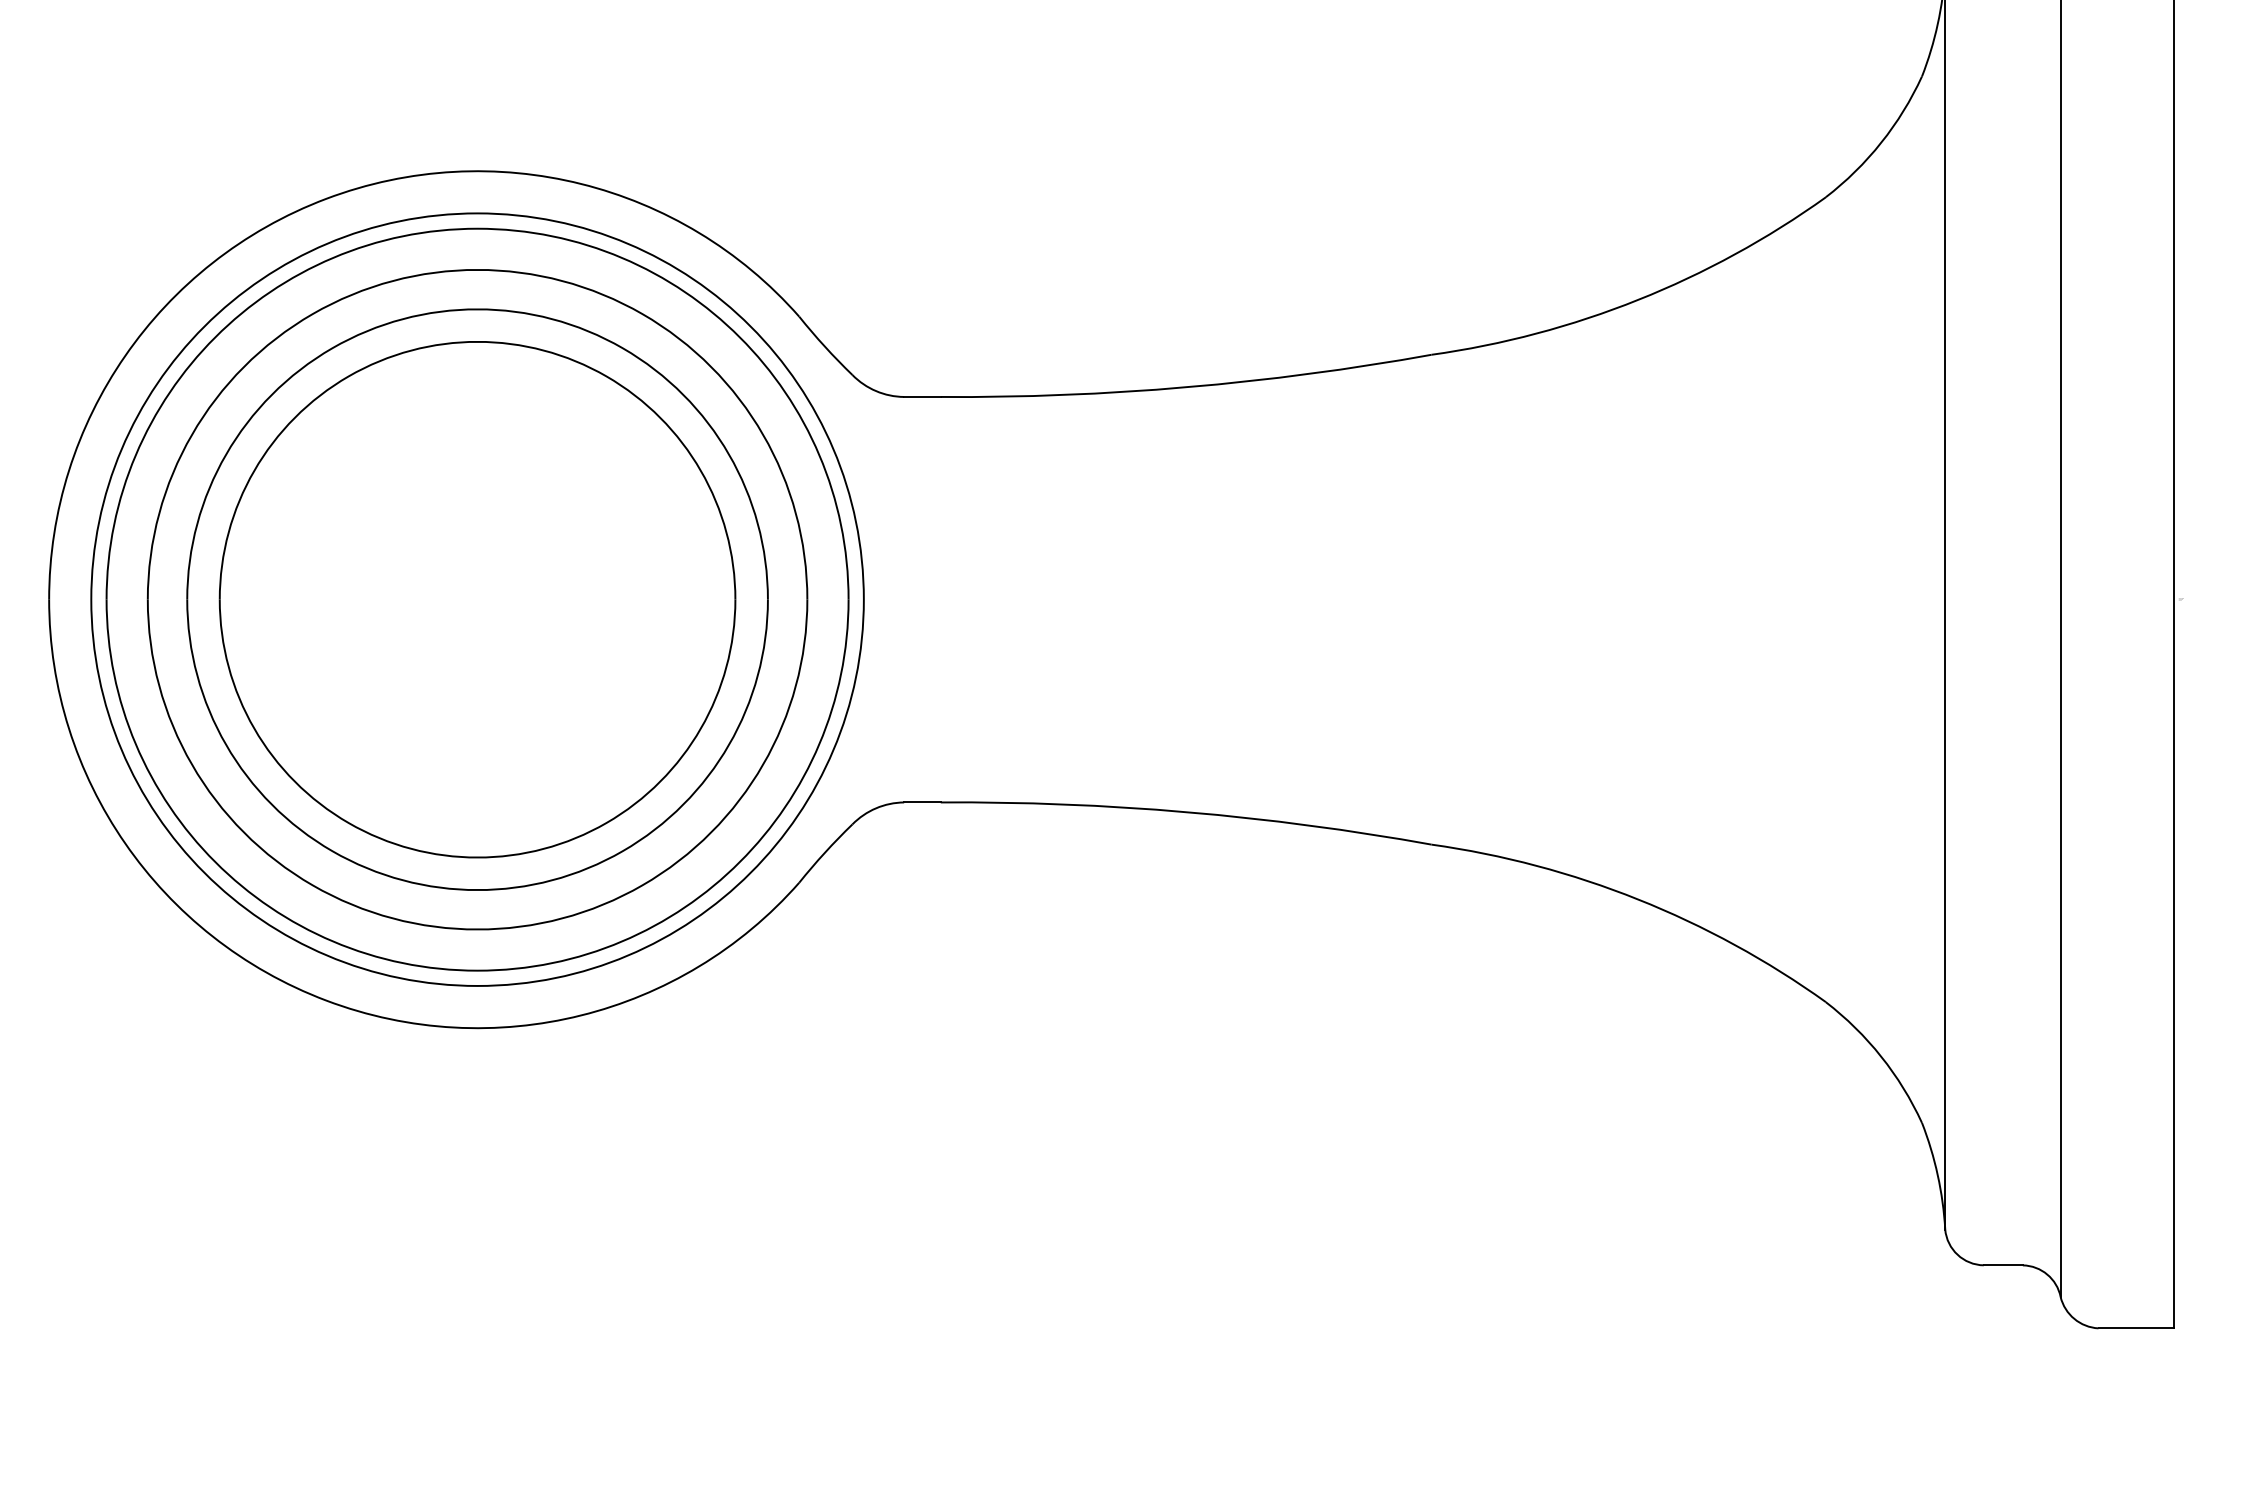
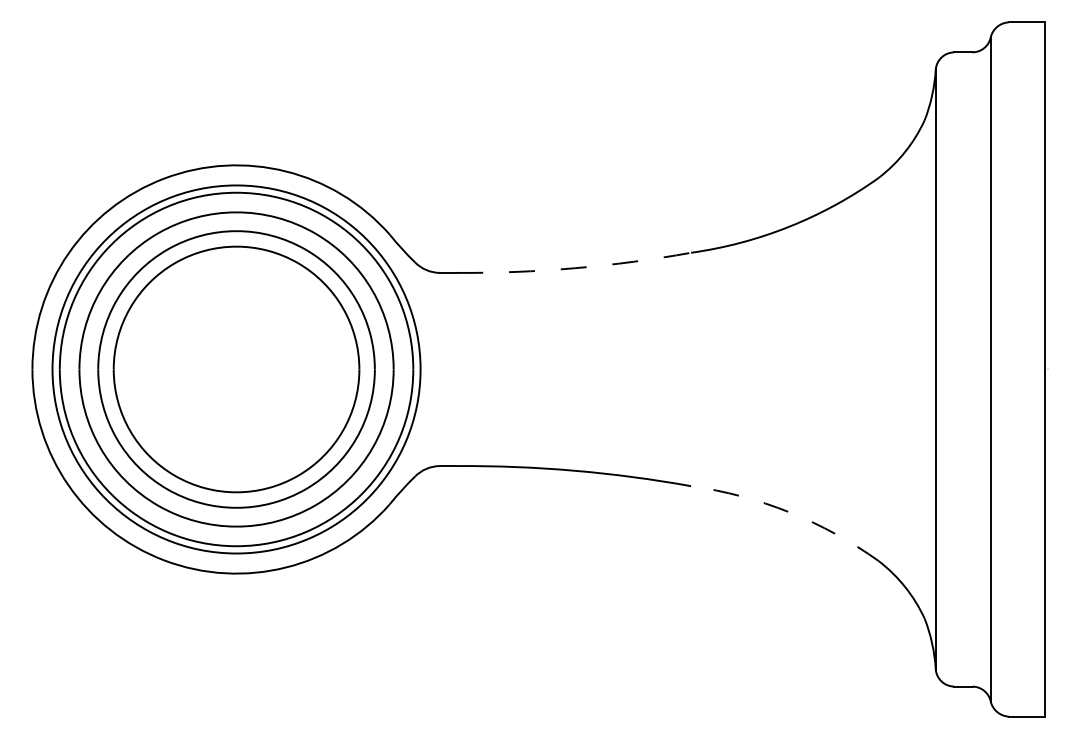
arc: (1186, 387) -> (574, 268), solid -> dashed
arc: (1638, 899) -> (789, 512), solid -> dashed

